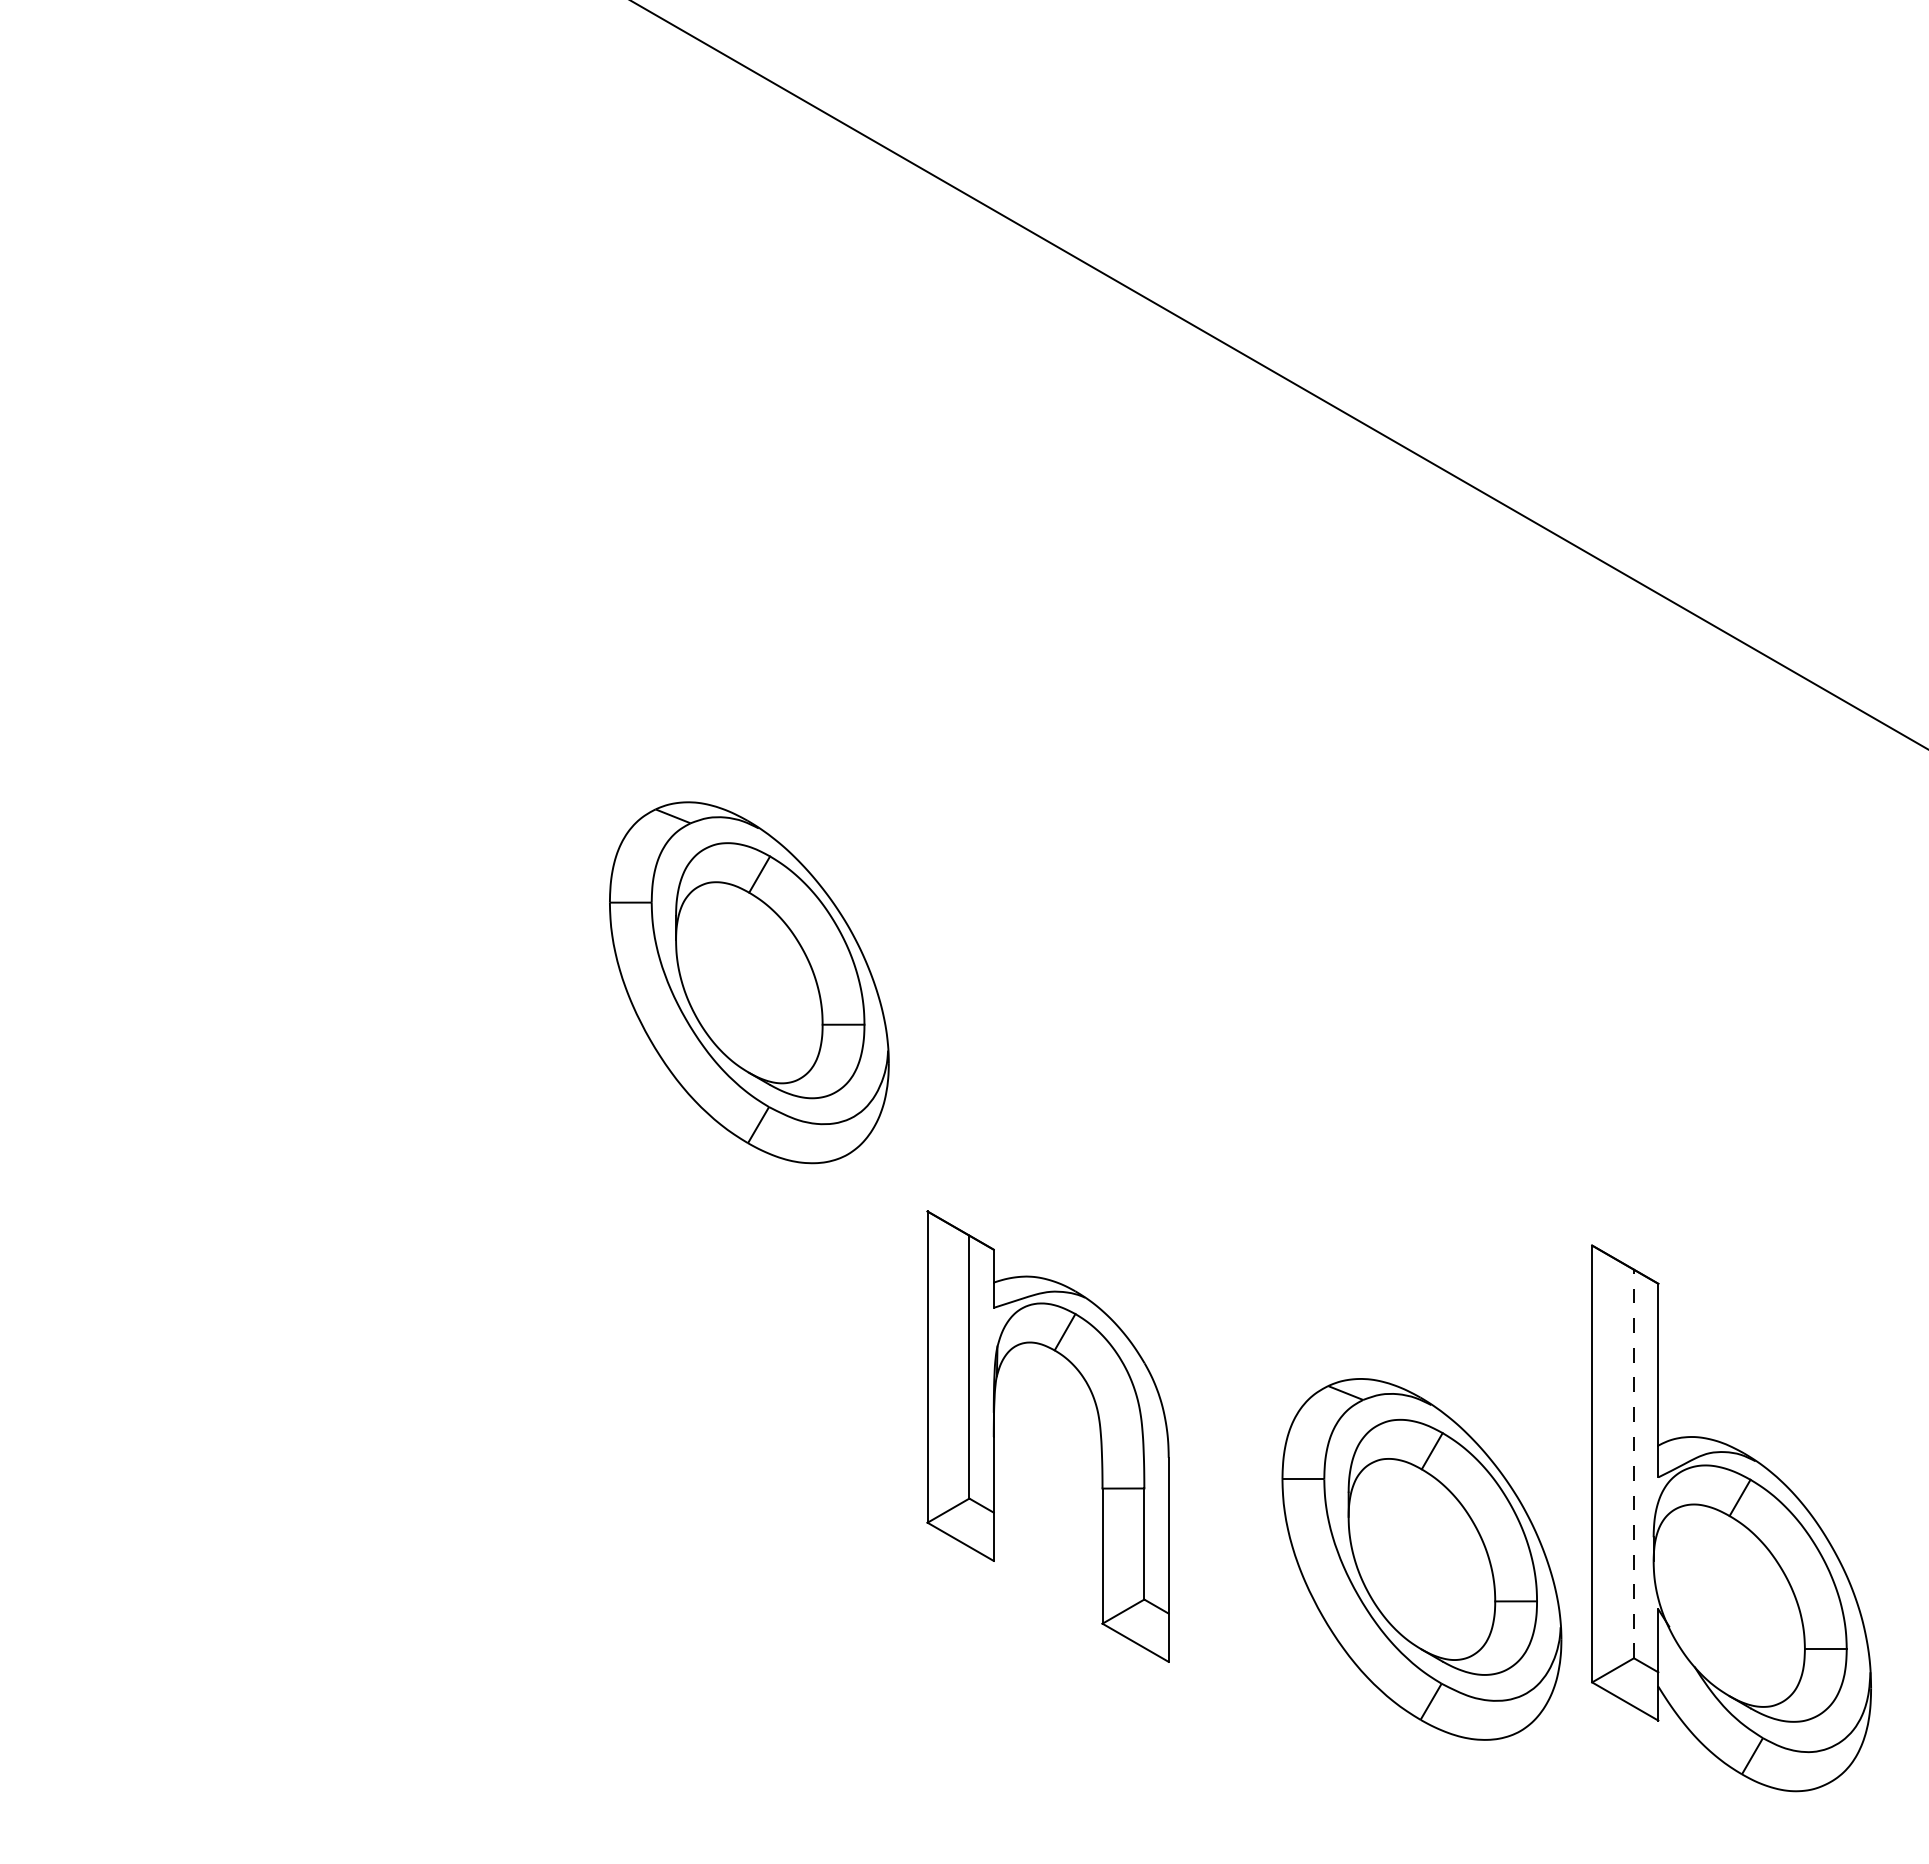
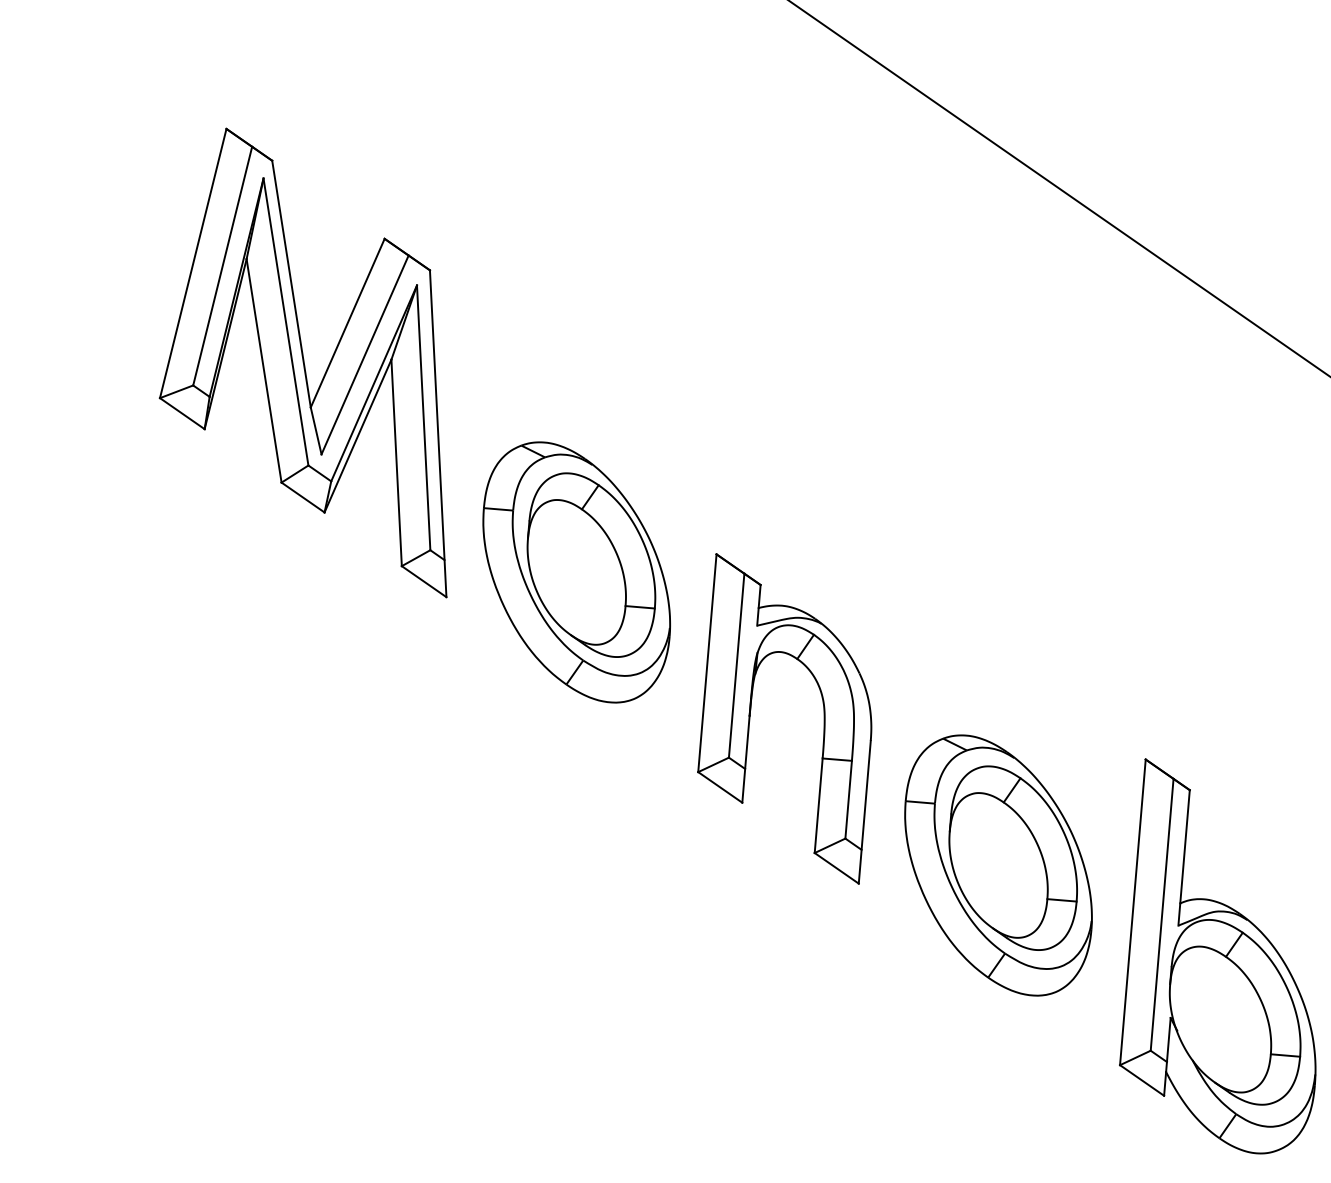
part: (351, 784) -> (304, 364), added
part: (749, 982) -> (576, 572), moved
part: (1099, 1433) -> (823, 719), moved
line: (1633, 1463) -> (1161, 914), dashed -> solid
part: (1421, 1559) -> (998, 865), moved

